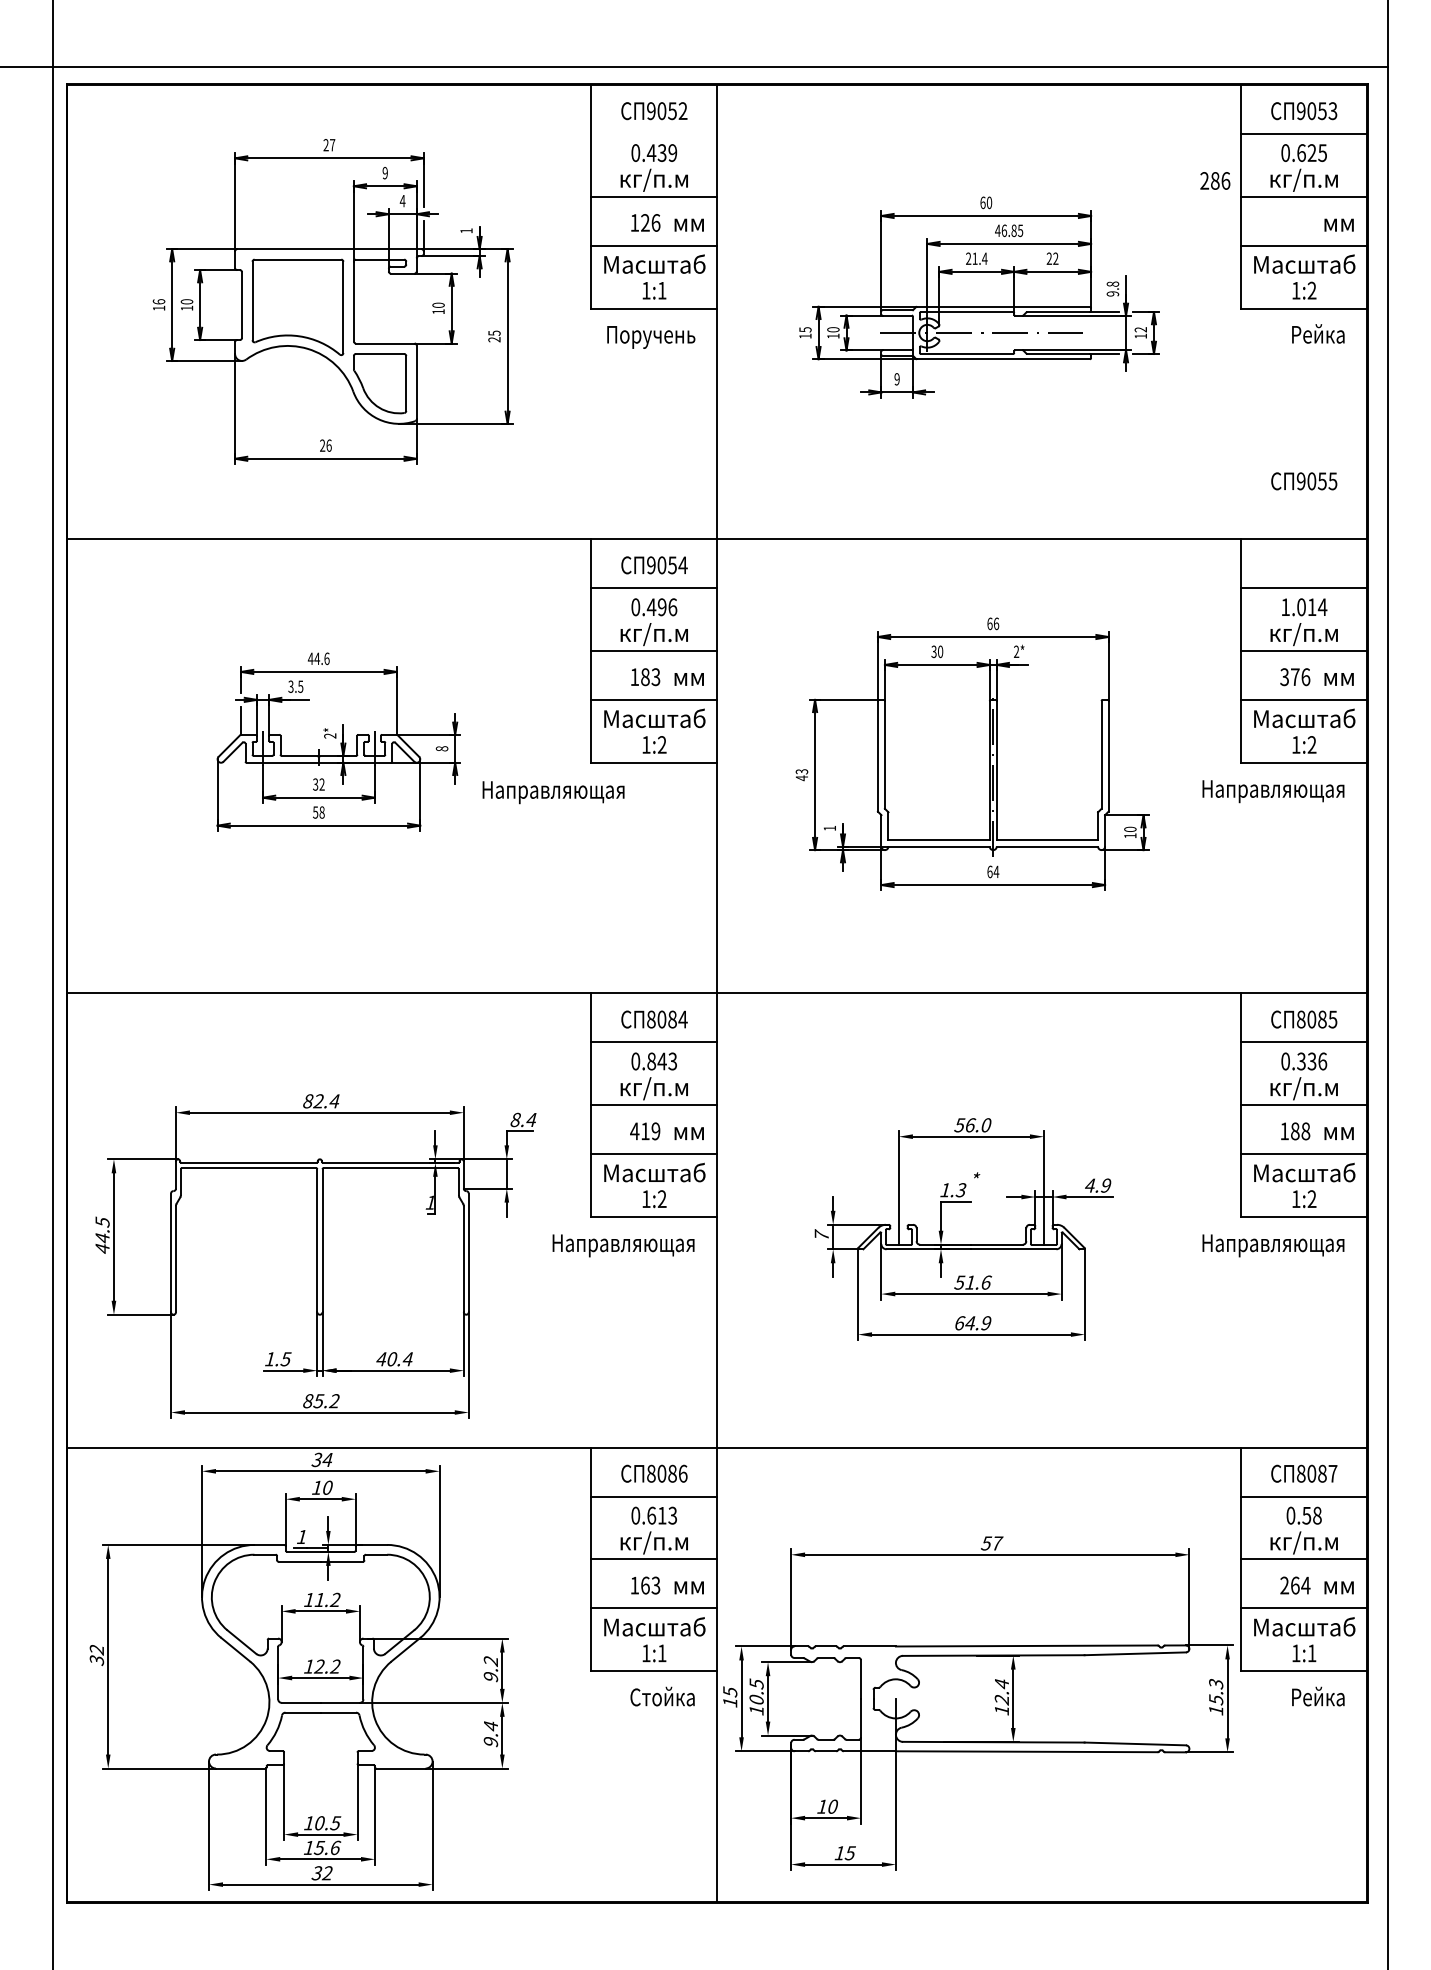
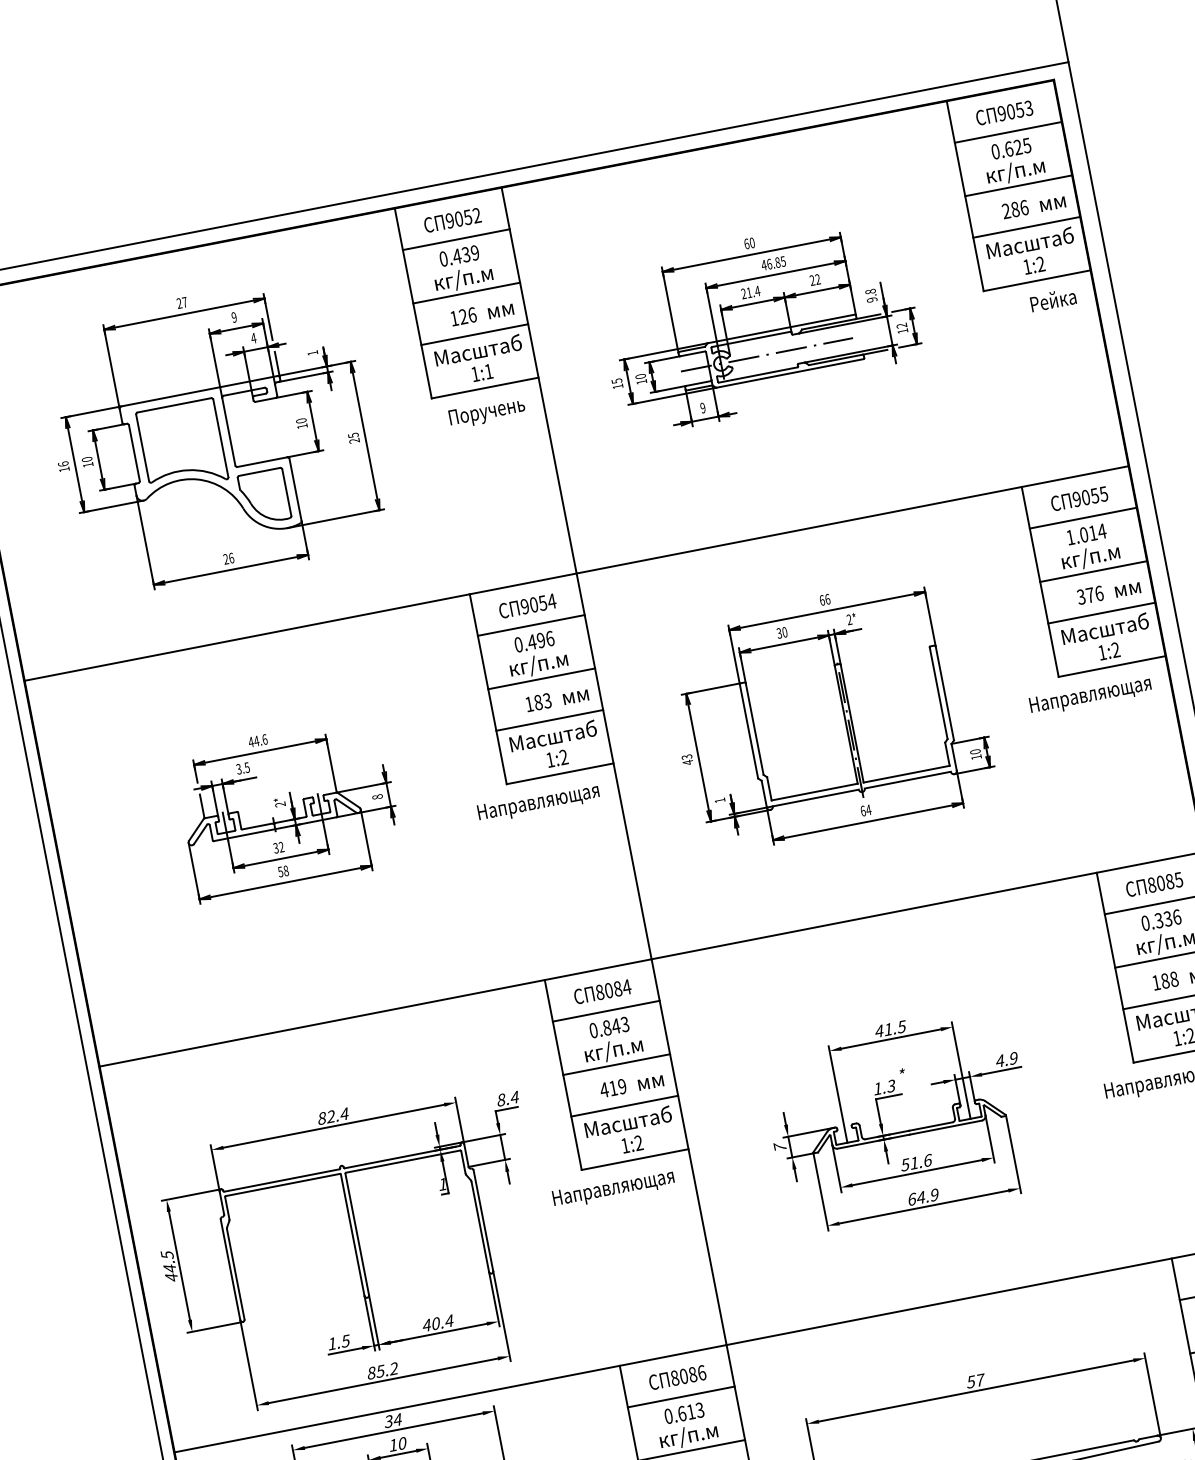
line: (654, 133) -> (456, 239), added
text: (1215, 180) -> (1015, 209), moved
text: (1304, 481) -> (1079, 498), moved
text: (553, 792) -> (538, 803), moved
text: (972, 1125) -> (890, 1029), 56.0 -> 41.5

